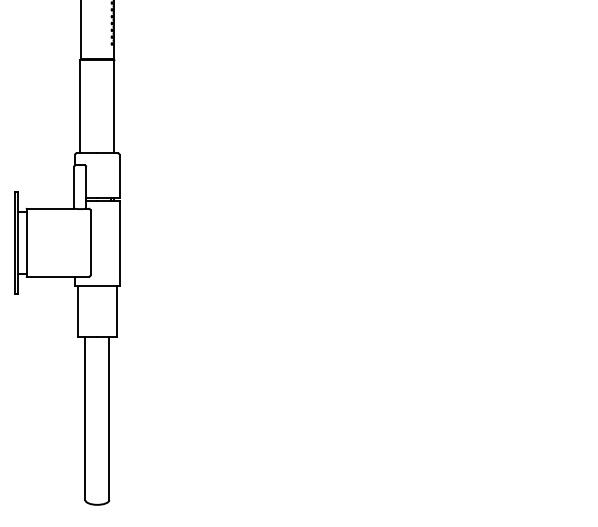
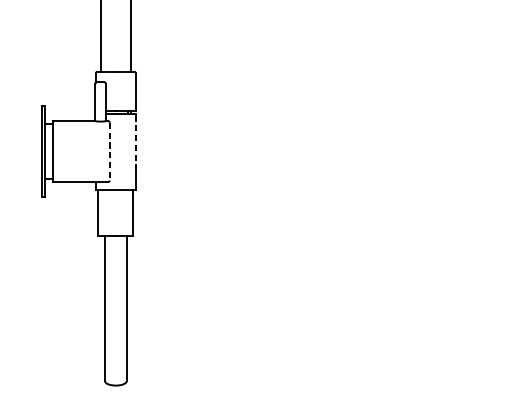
line: (119, 232) -> (135, 142), solid -> dashed
line: (90, 243) -> (109, 152), solid -> dashed

